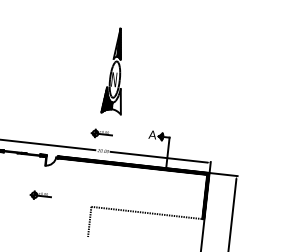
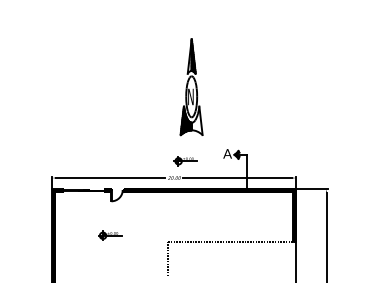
part: (115, 71) -> (191, 87), moved
part: (101, 134) -> (185, 161), moved

